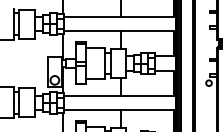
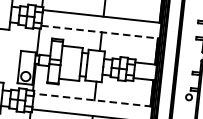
line: (119, 31) -> (100, 32), solid -> dashed
line: (119, 95) -> (92, 100), solid -> dashed

